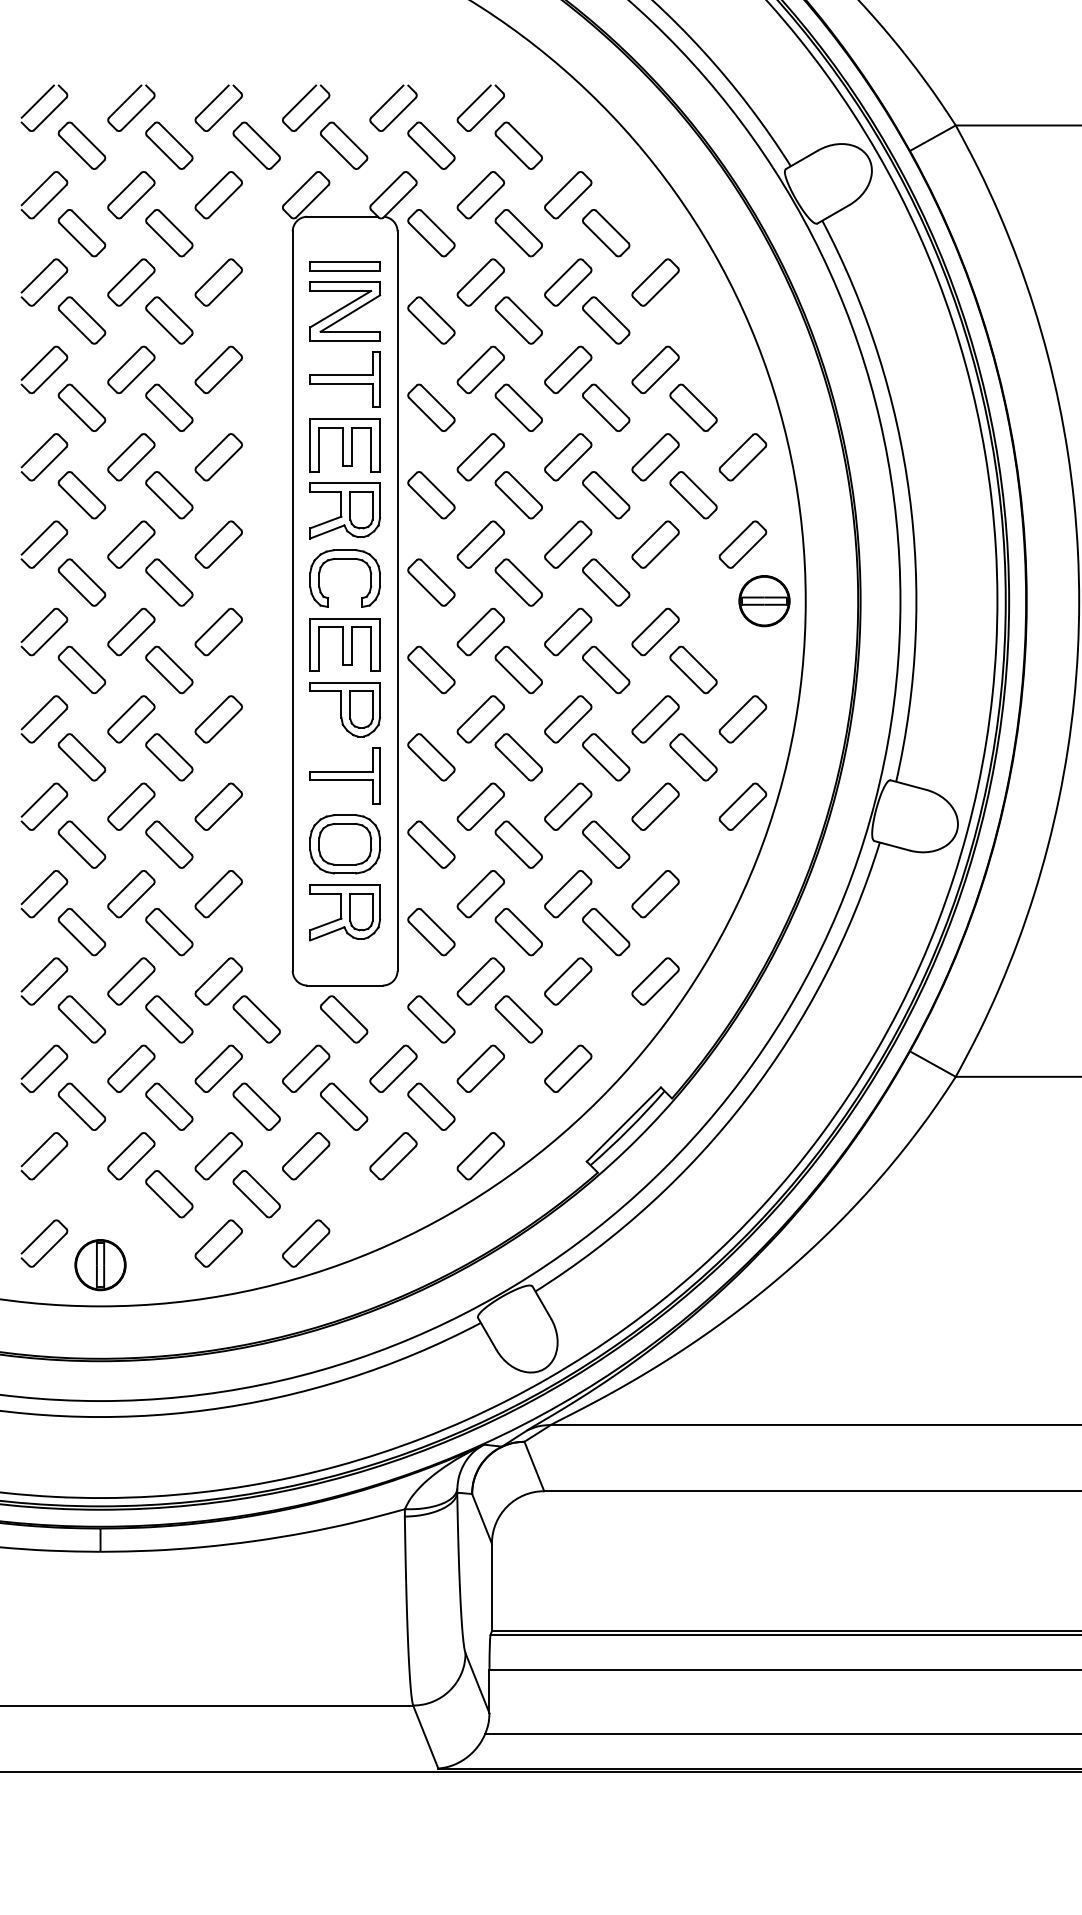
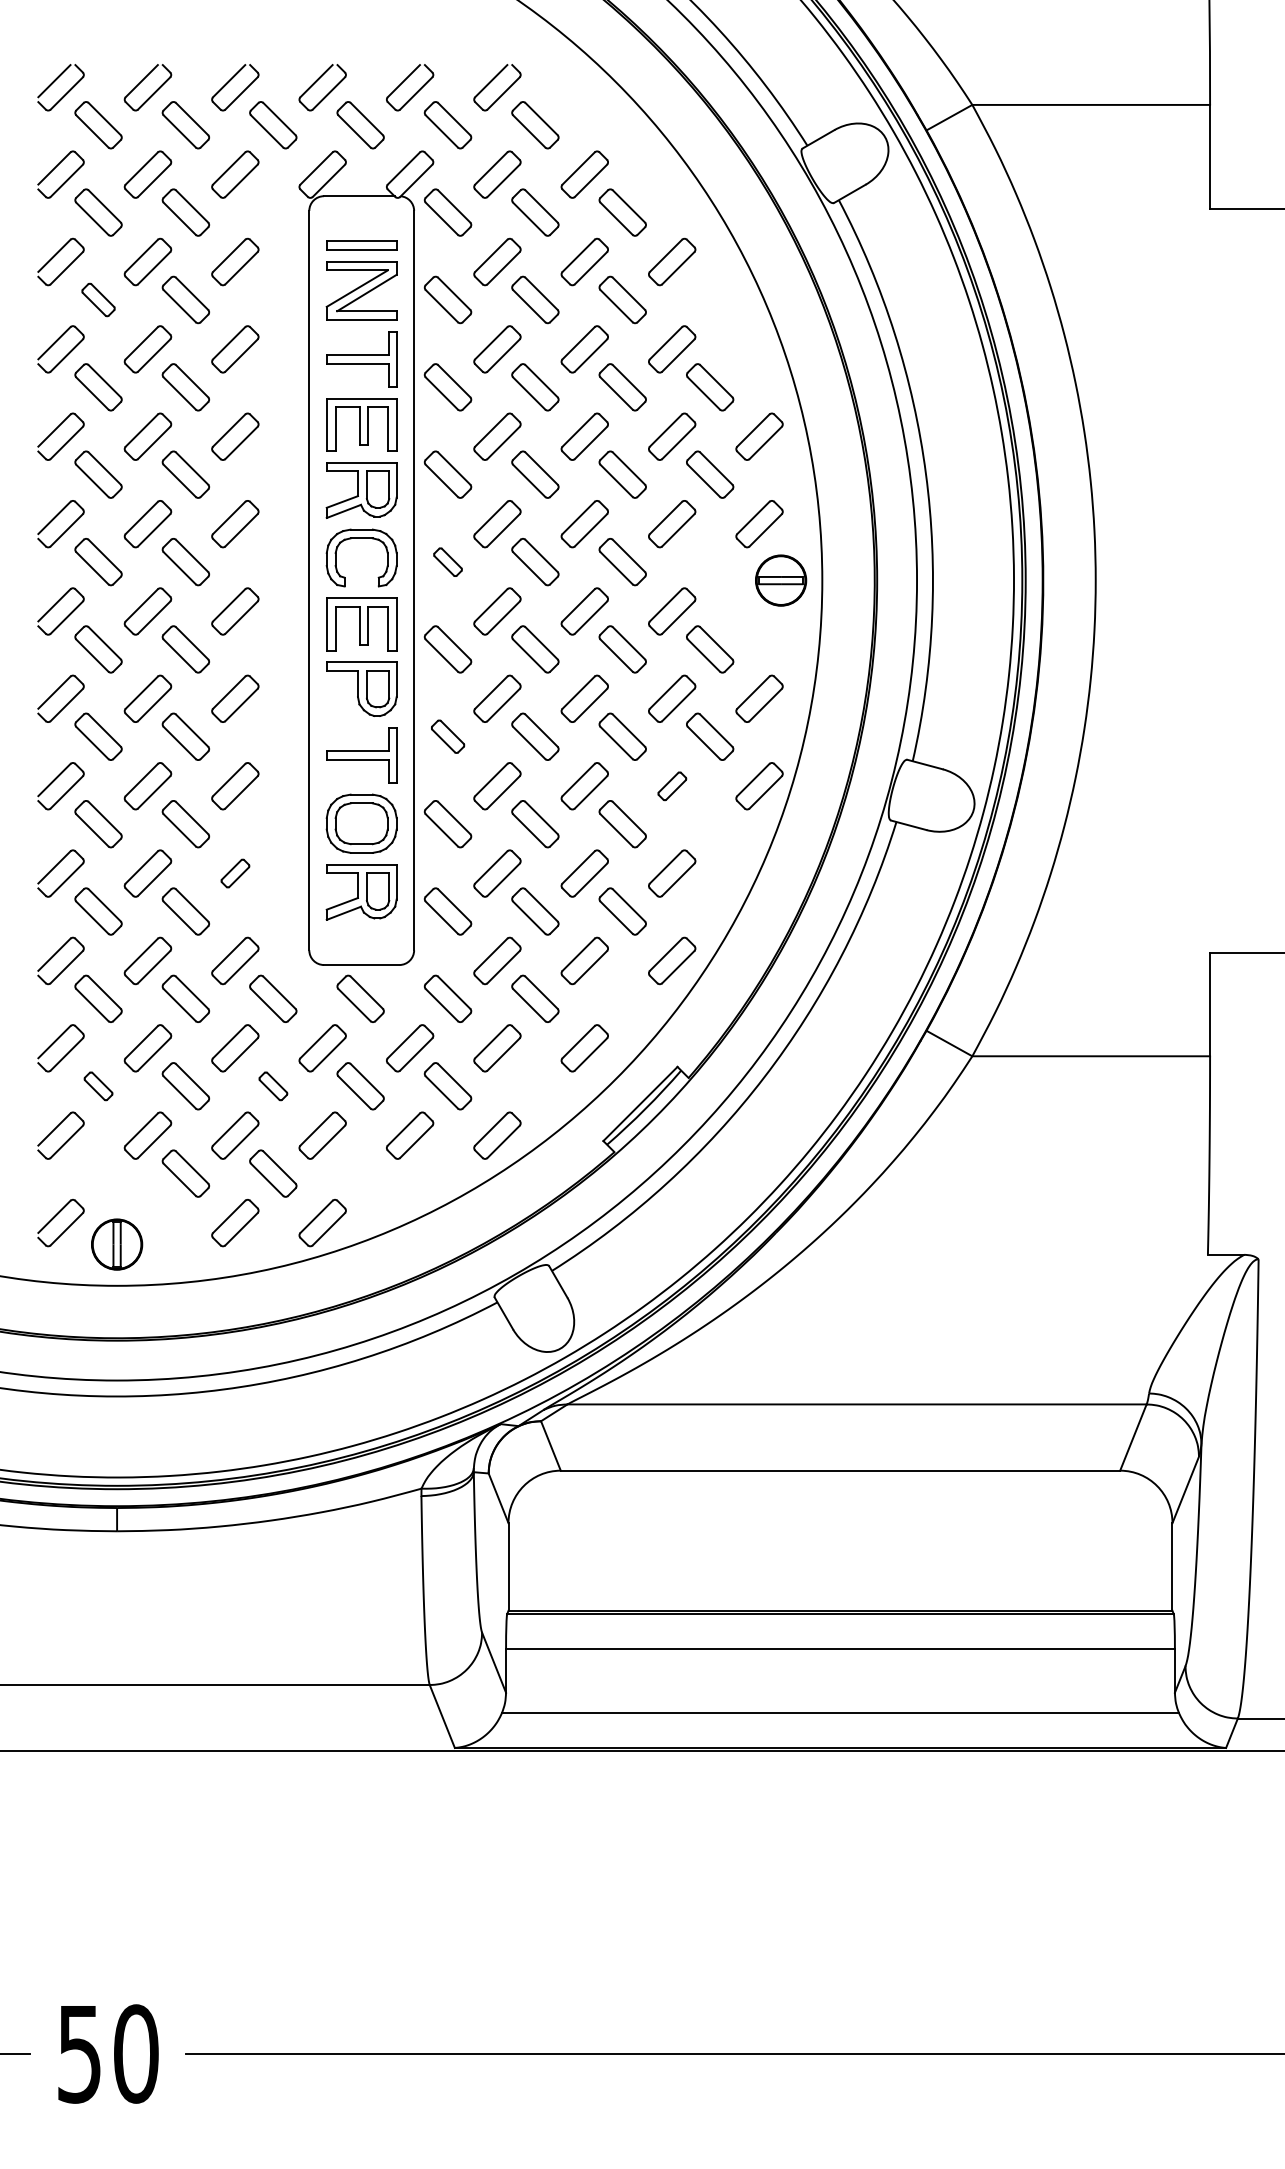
part: (81, 320) -> (98, 299), size x0.7
part: (430, 583) -> (447, 562), size x0.6
part: (430, 757) -> (447, 736), size x0.7
part: (655, 807) -> (672, 786), size x0.6
part: (218, 894) -> (235, 873), size x0.6
part: (81, 1107) -> (98, 1086), size x0.6
part: (256, 1107) -> (273, 1086), size x0.6

